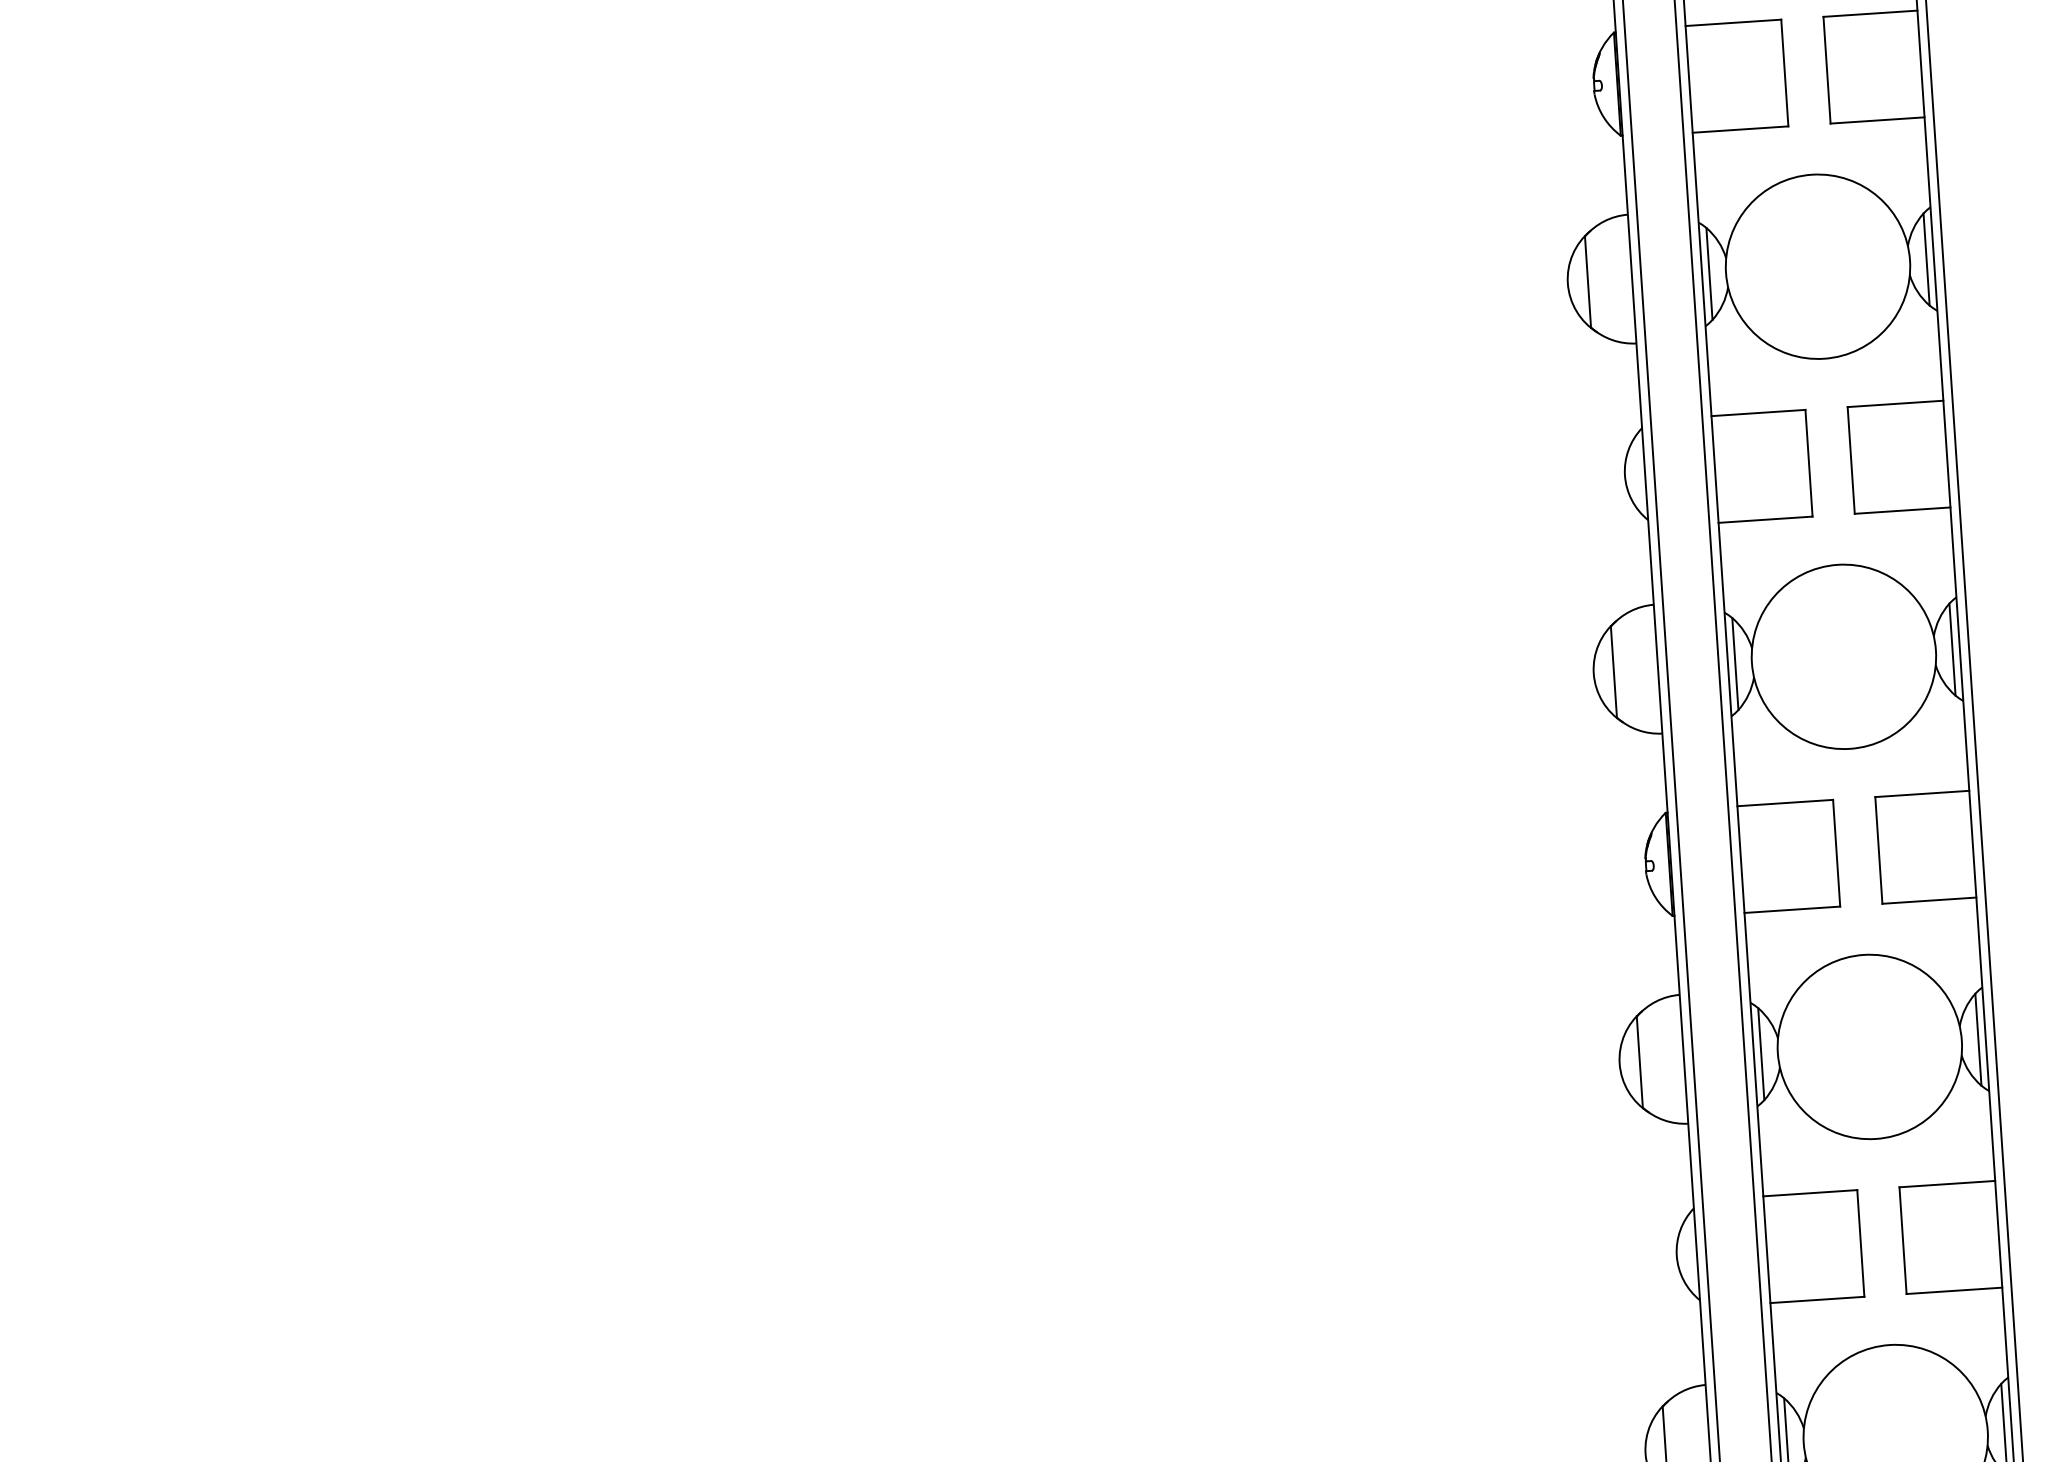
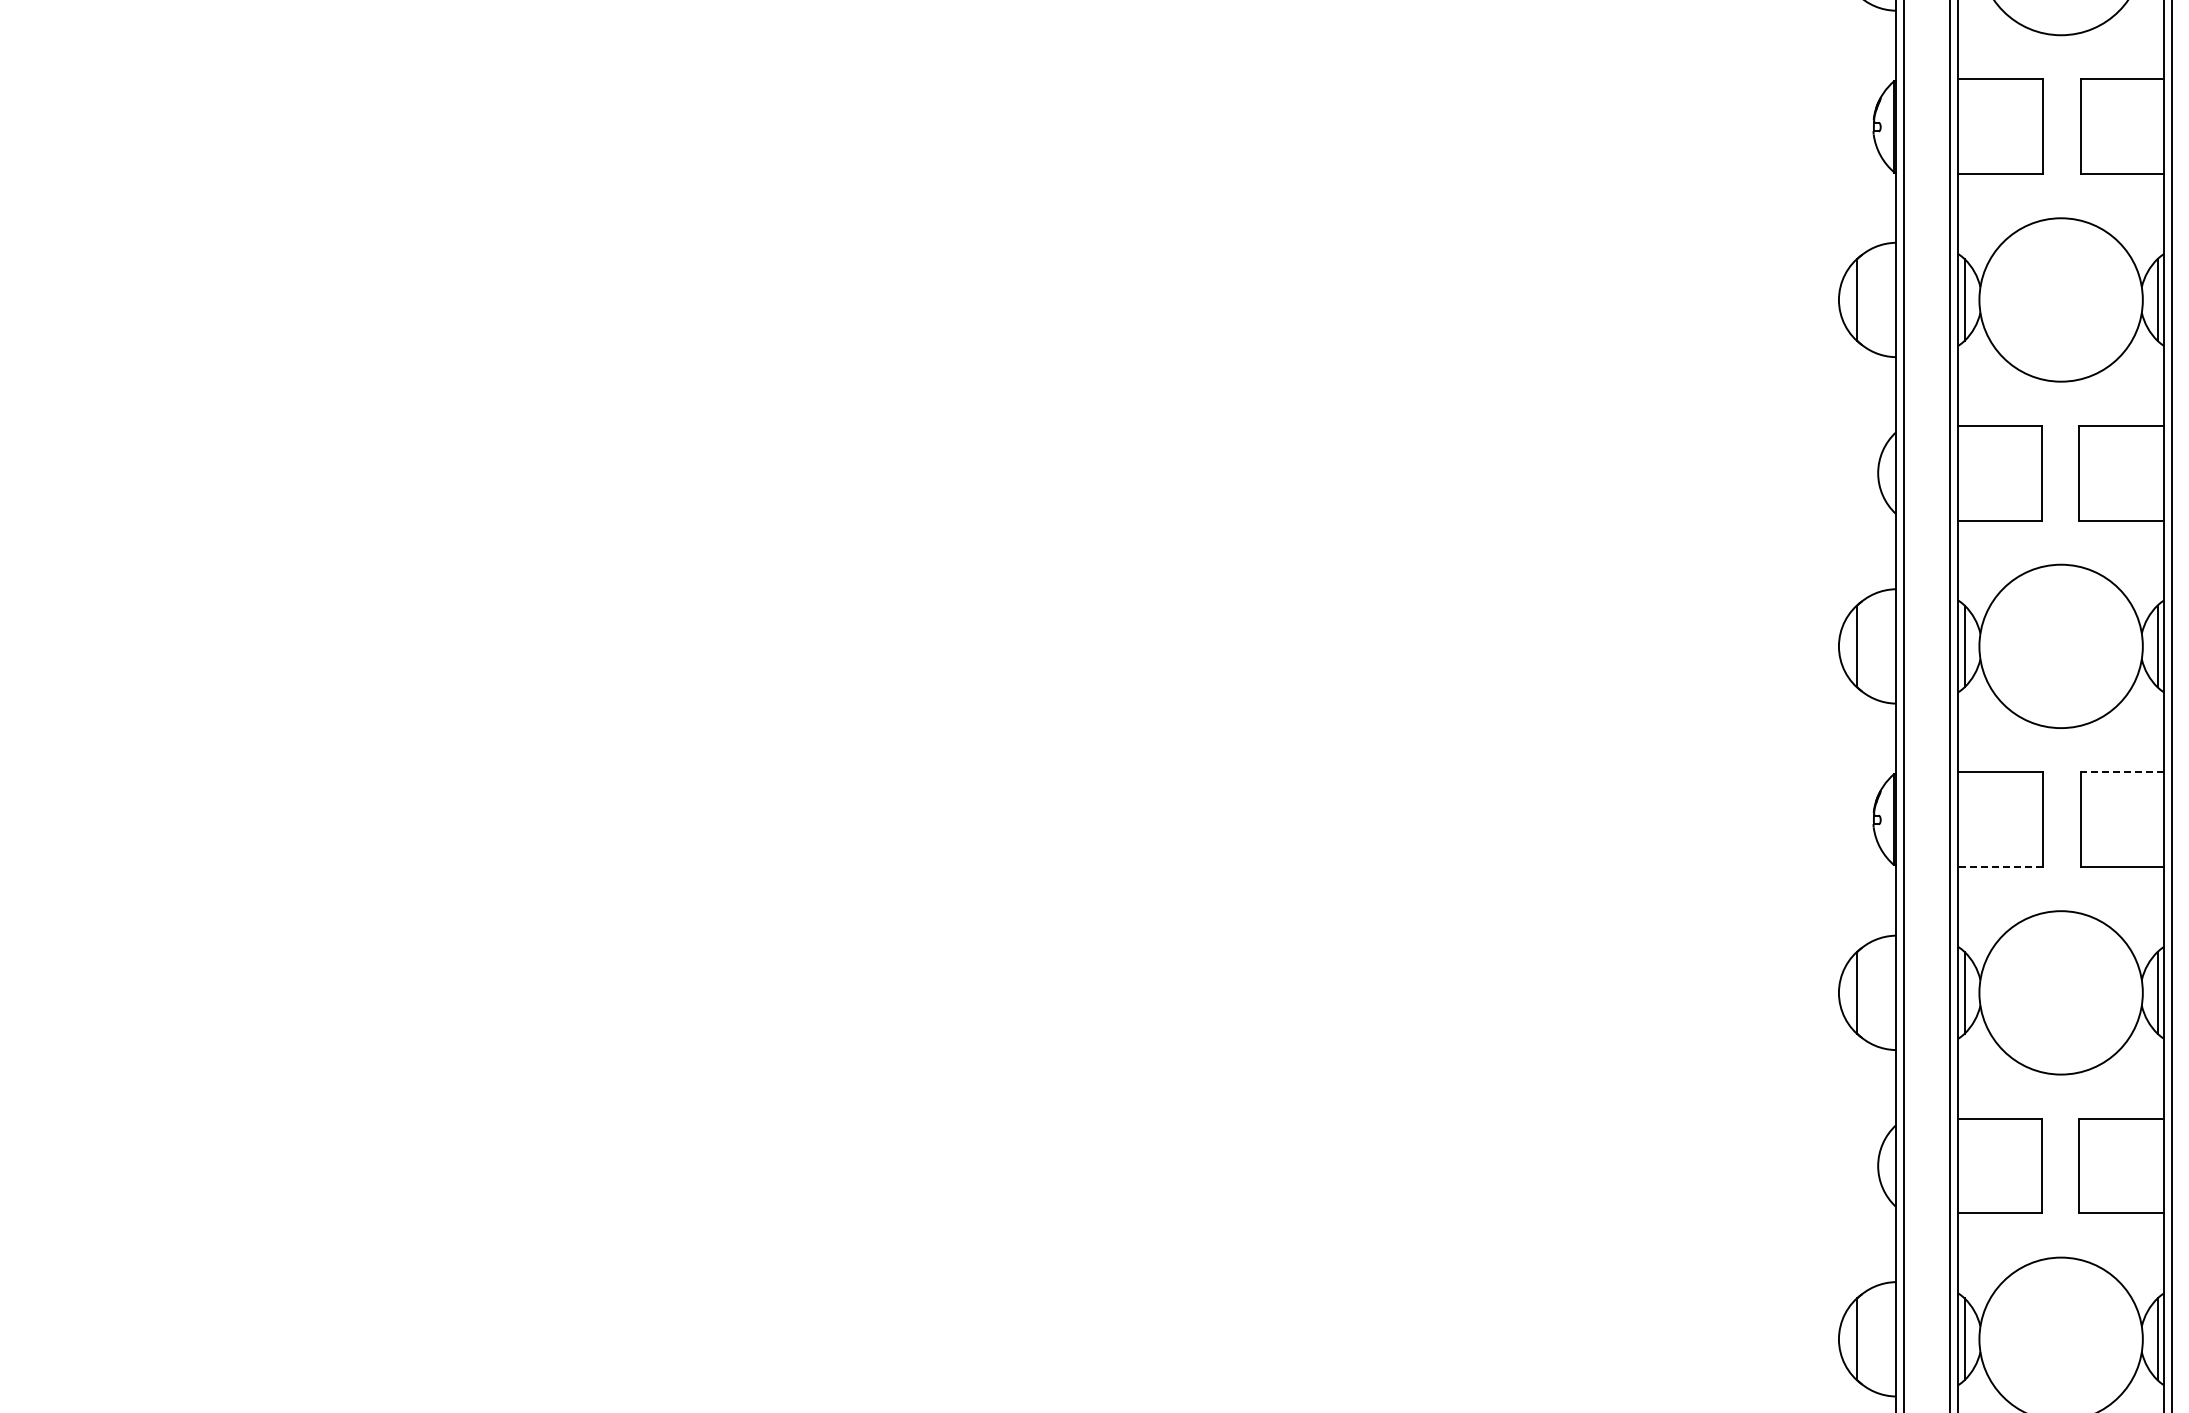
line: (1922, 794) -> (2122, 772), solid -> dashed
line: (1792, 910) -> (2000, 867), solid -> dashed

